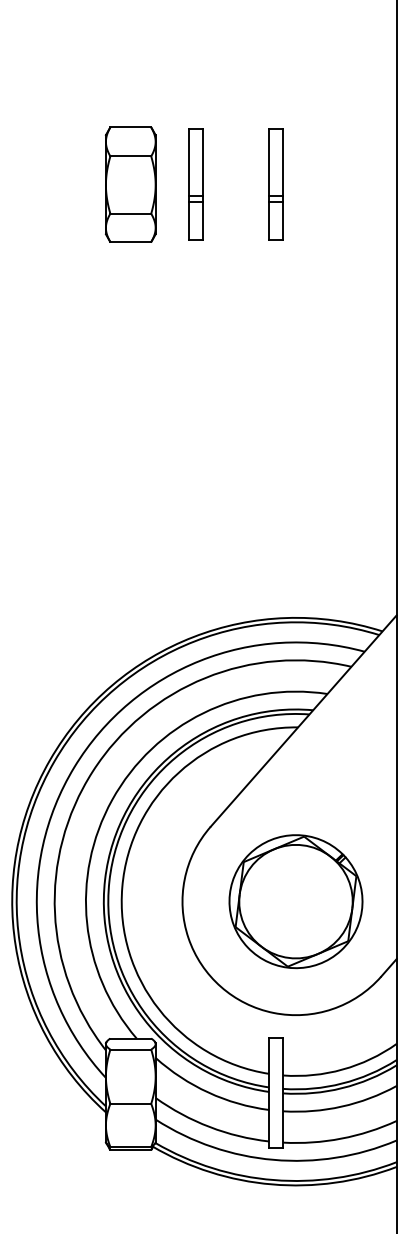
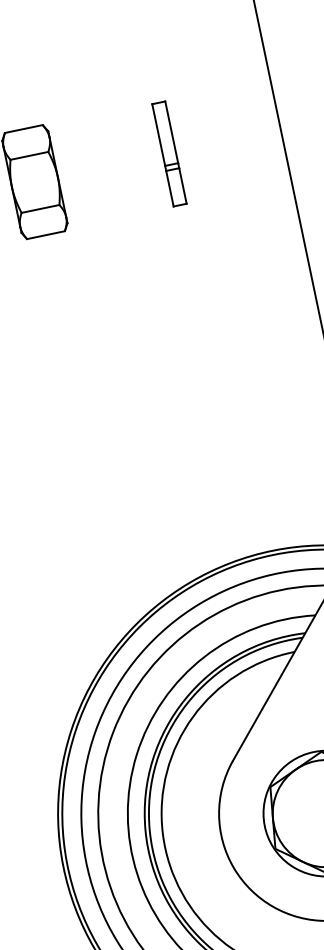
part: (195, 184) -> (94, 169), removed

